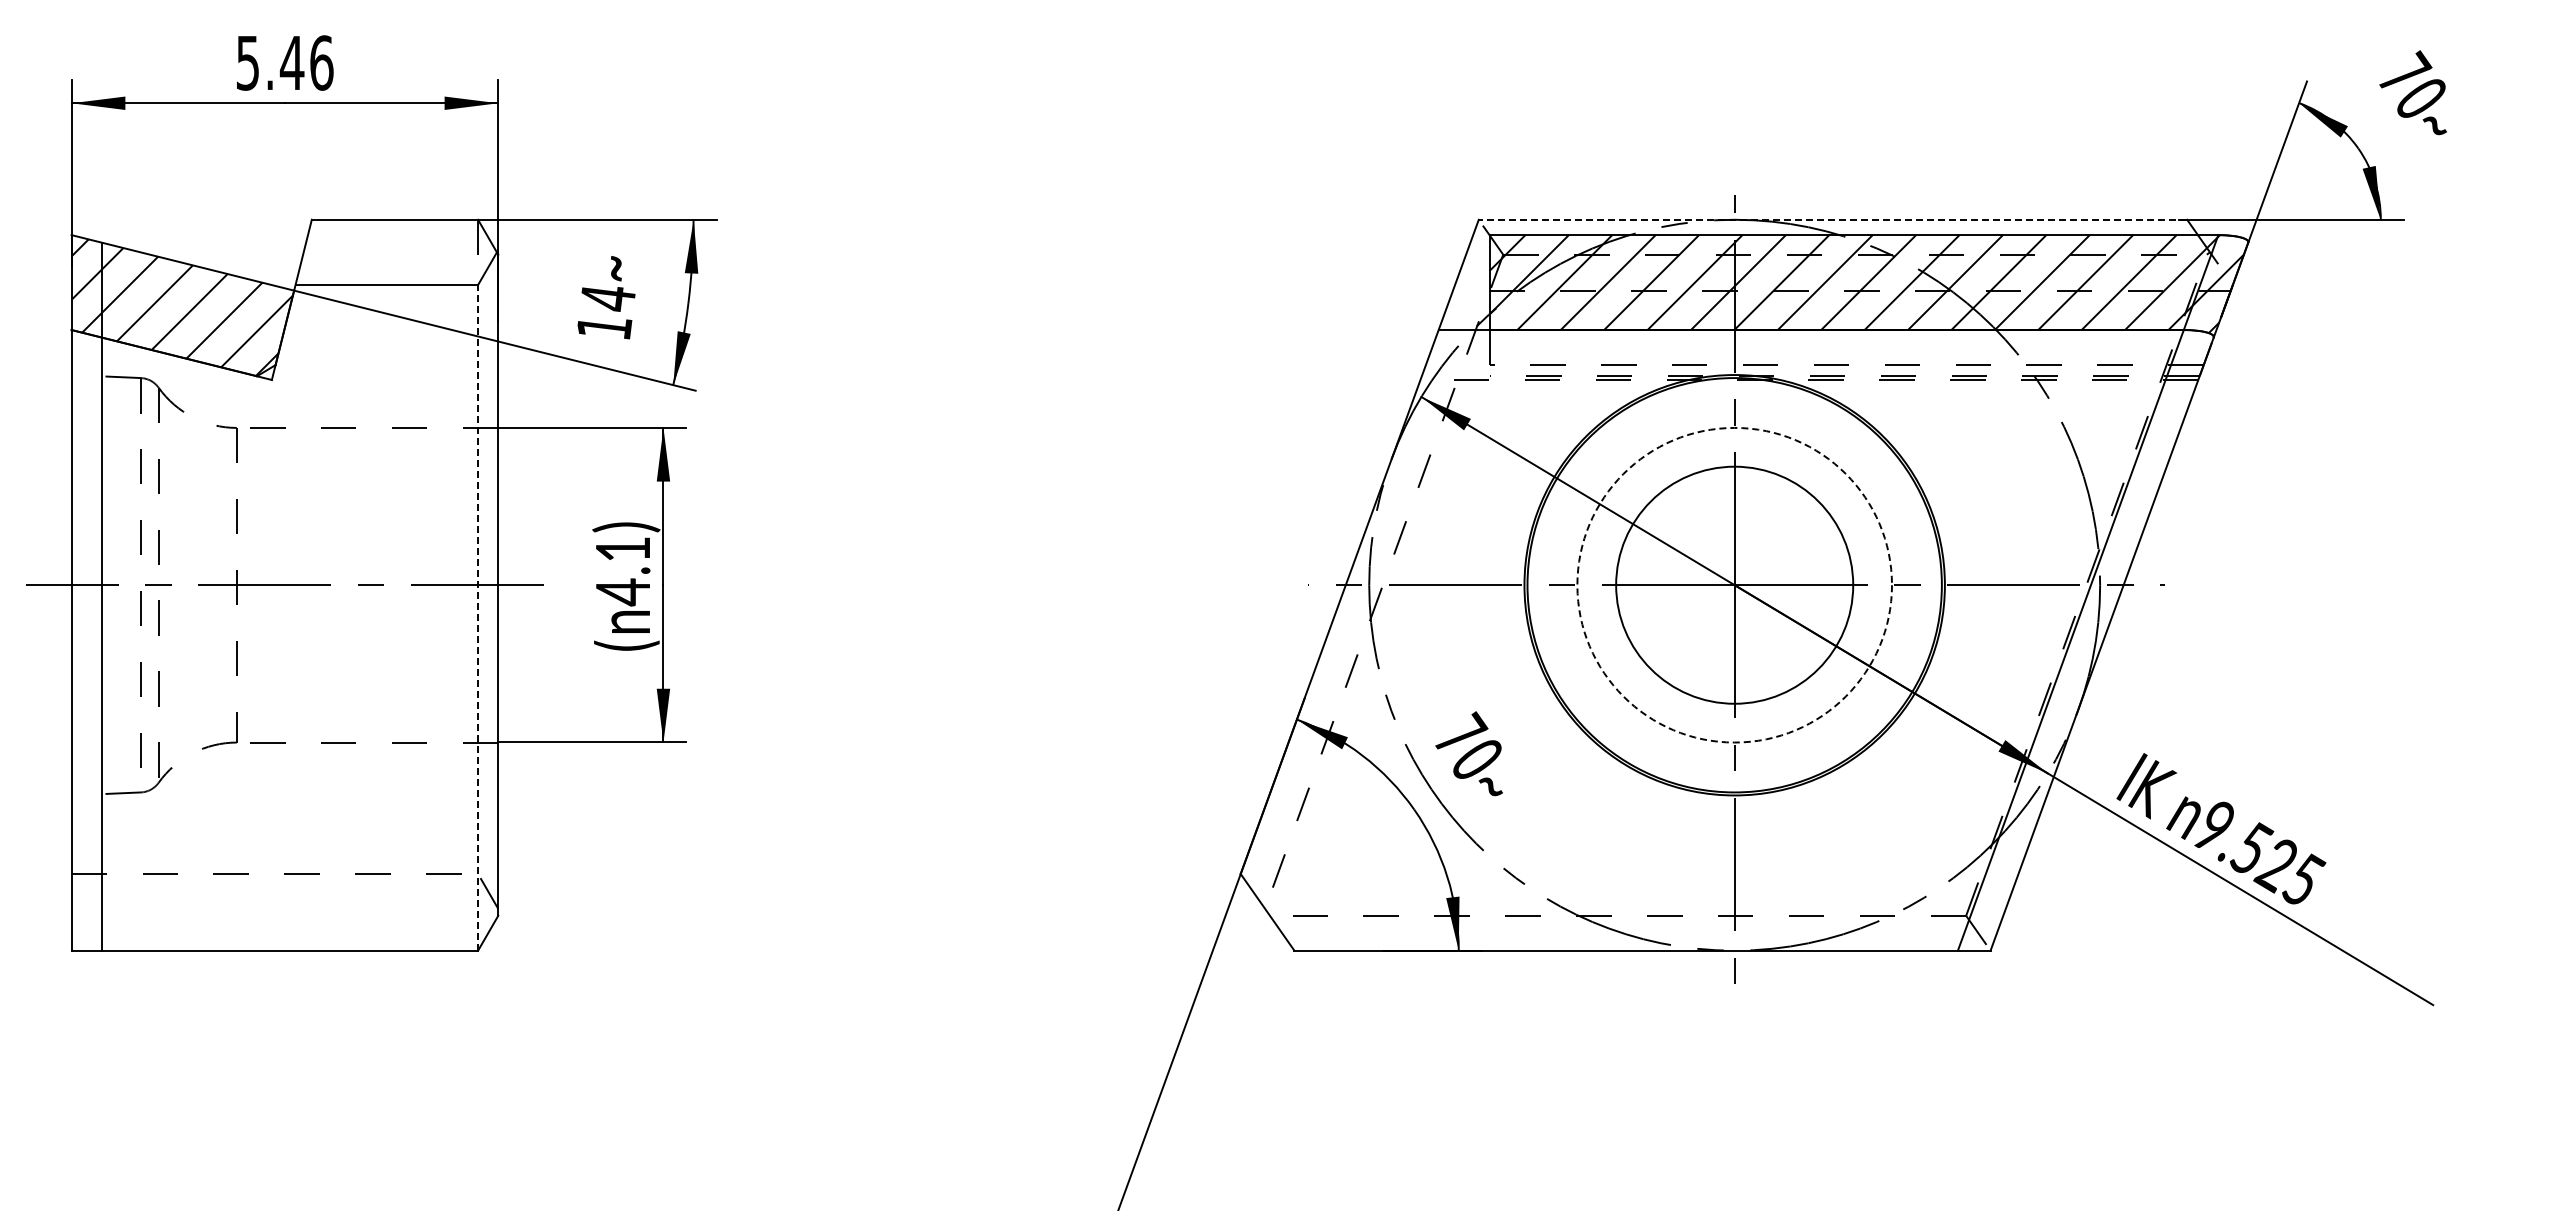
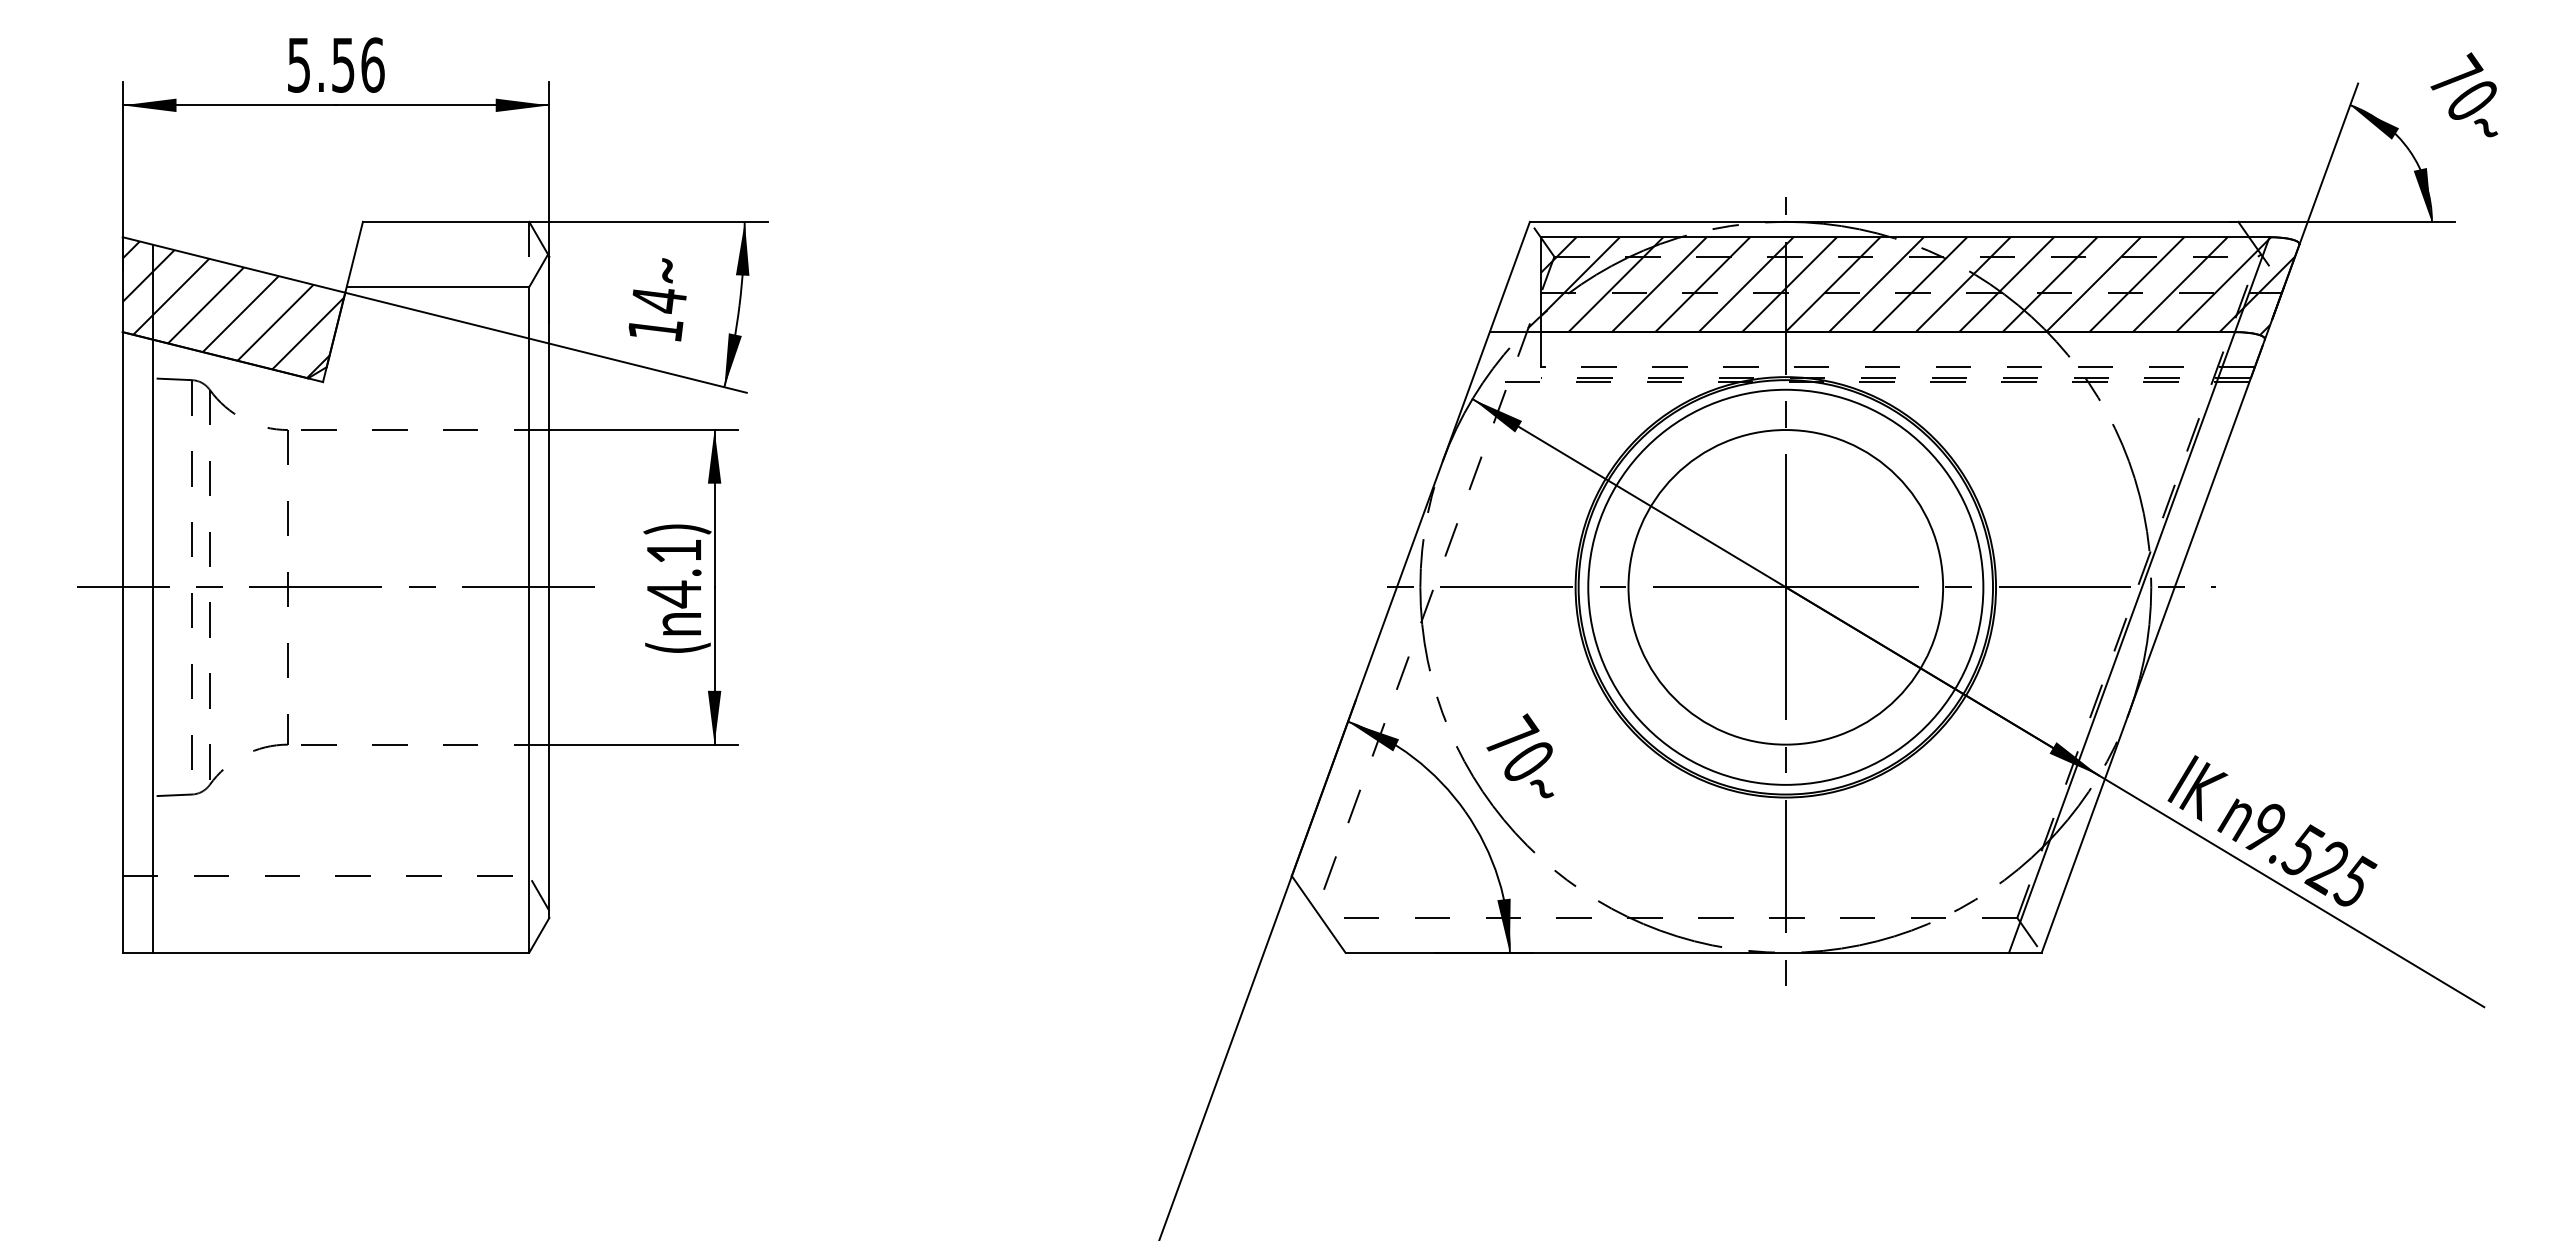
text: (292, 63) -> (343, 65), 5.46 -> 5.56
line: (1832, 219) -> (1883, 221), dashed -> solid
circle: (1734, 584) -> (1785, 586), size x1.67
circle: (1734, 585) -> (1785, 587), dashed -> solid
line: (478, 617) -> (529, 619), dashed -> solid

